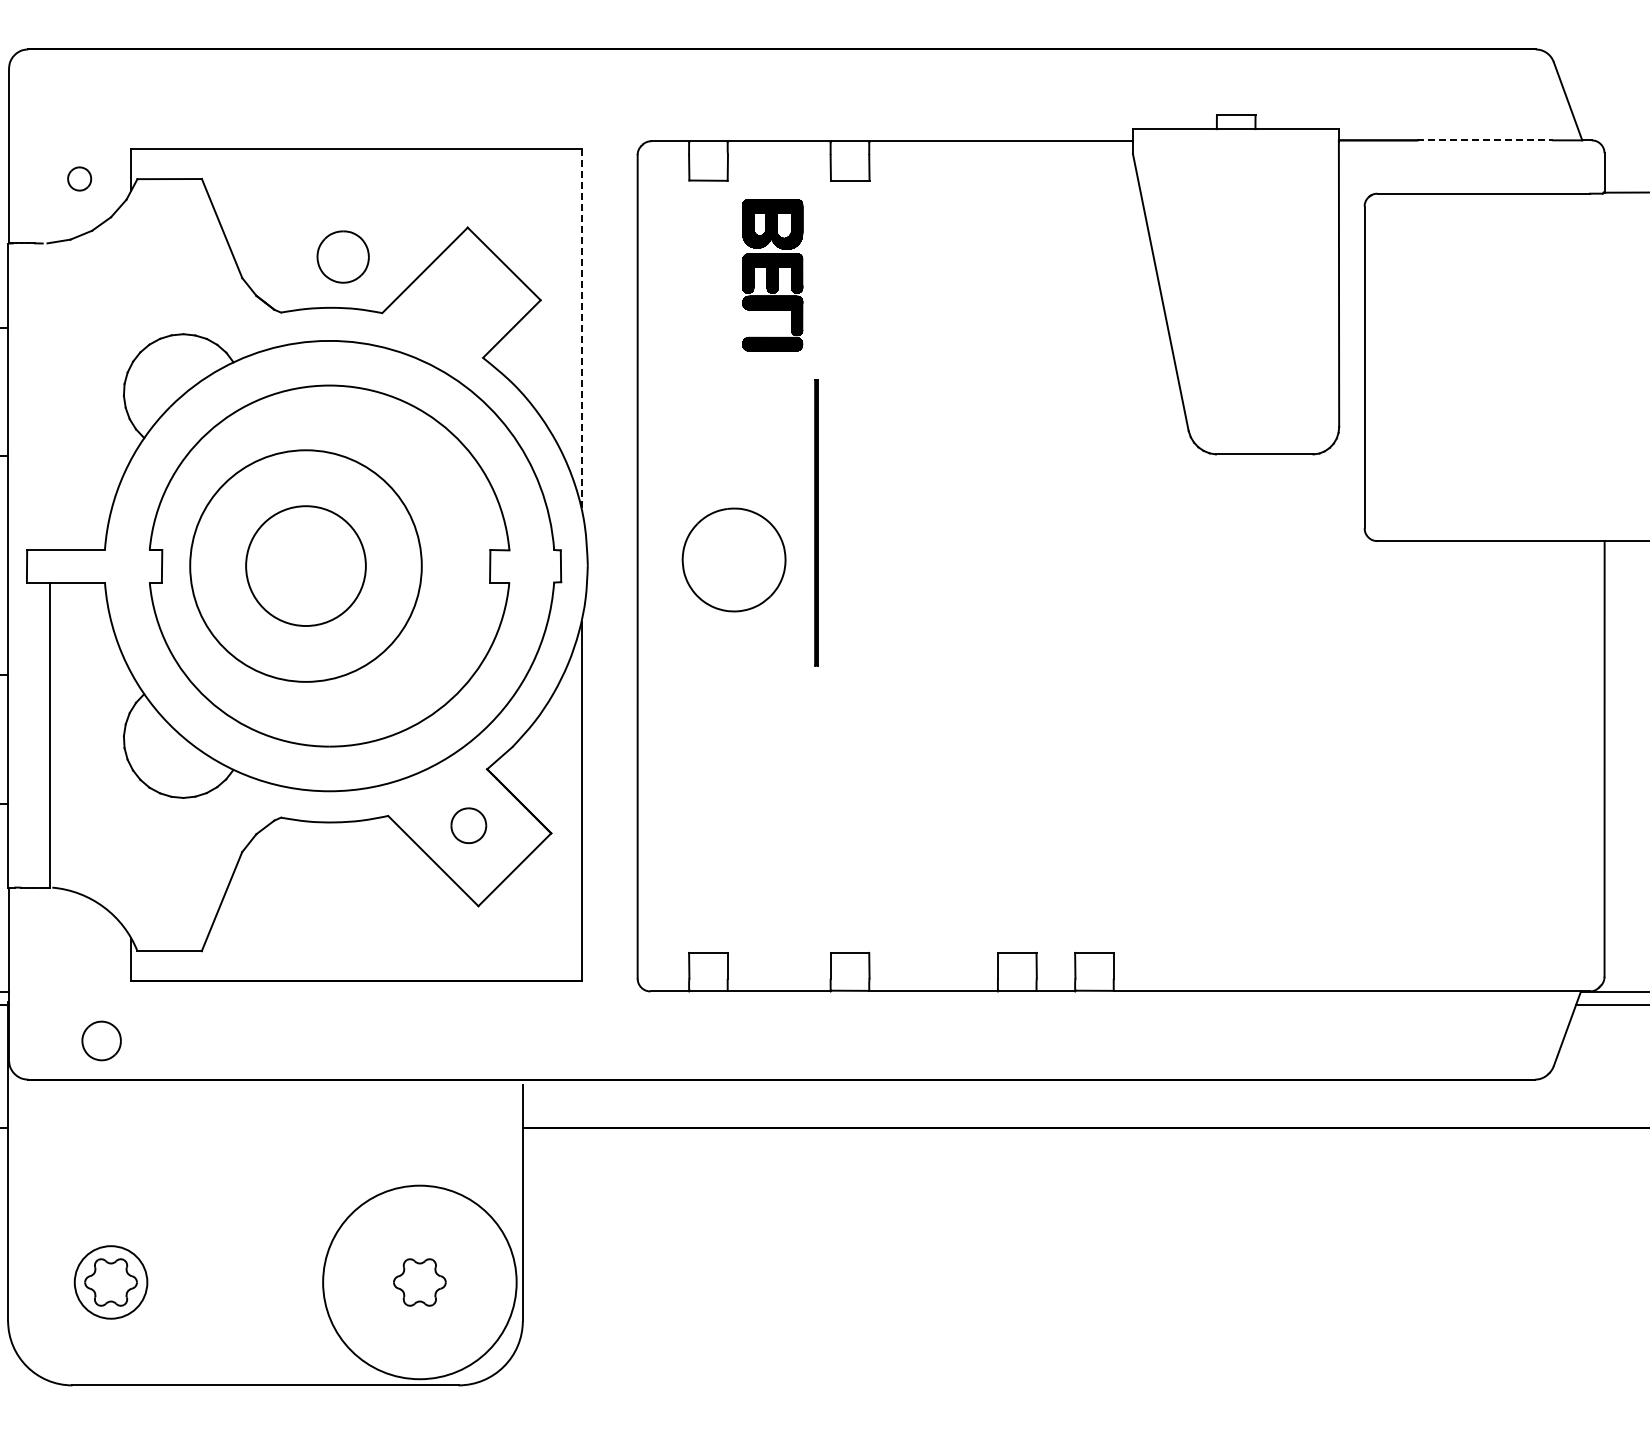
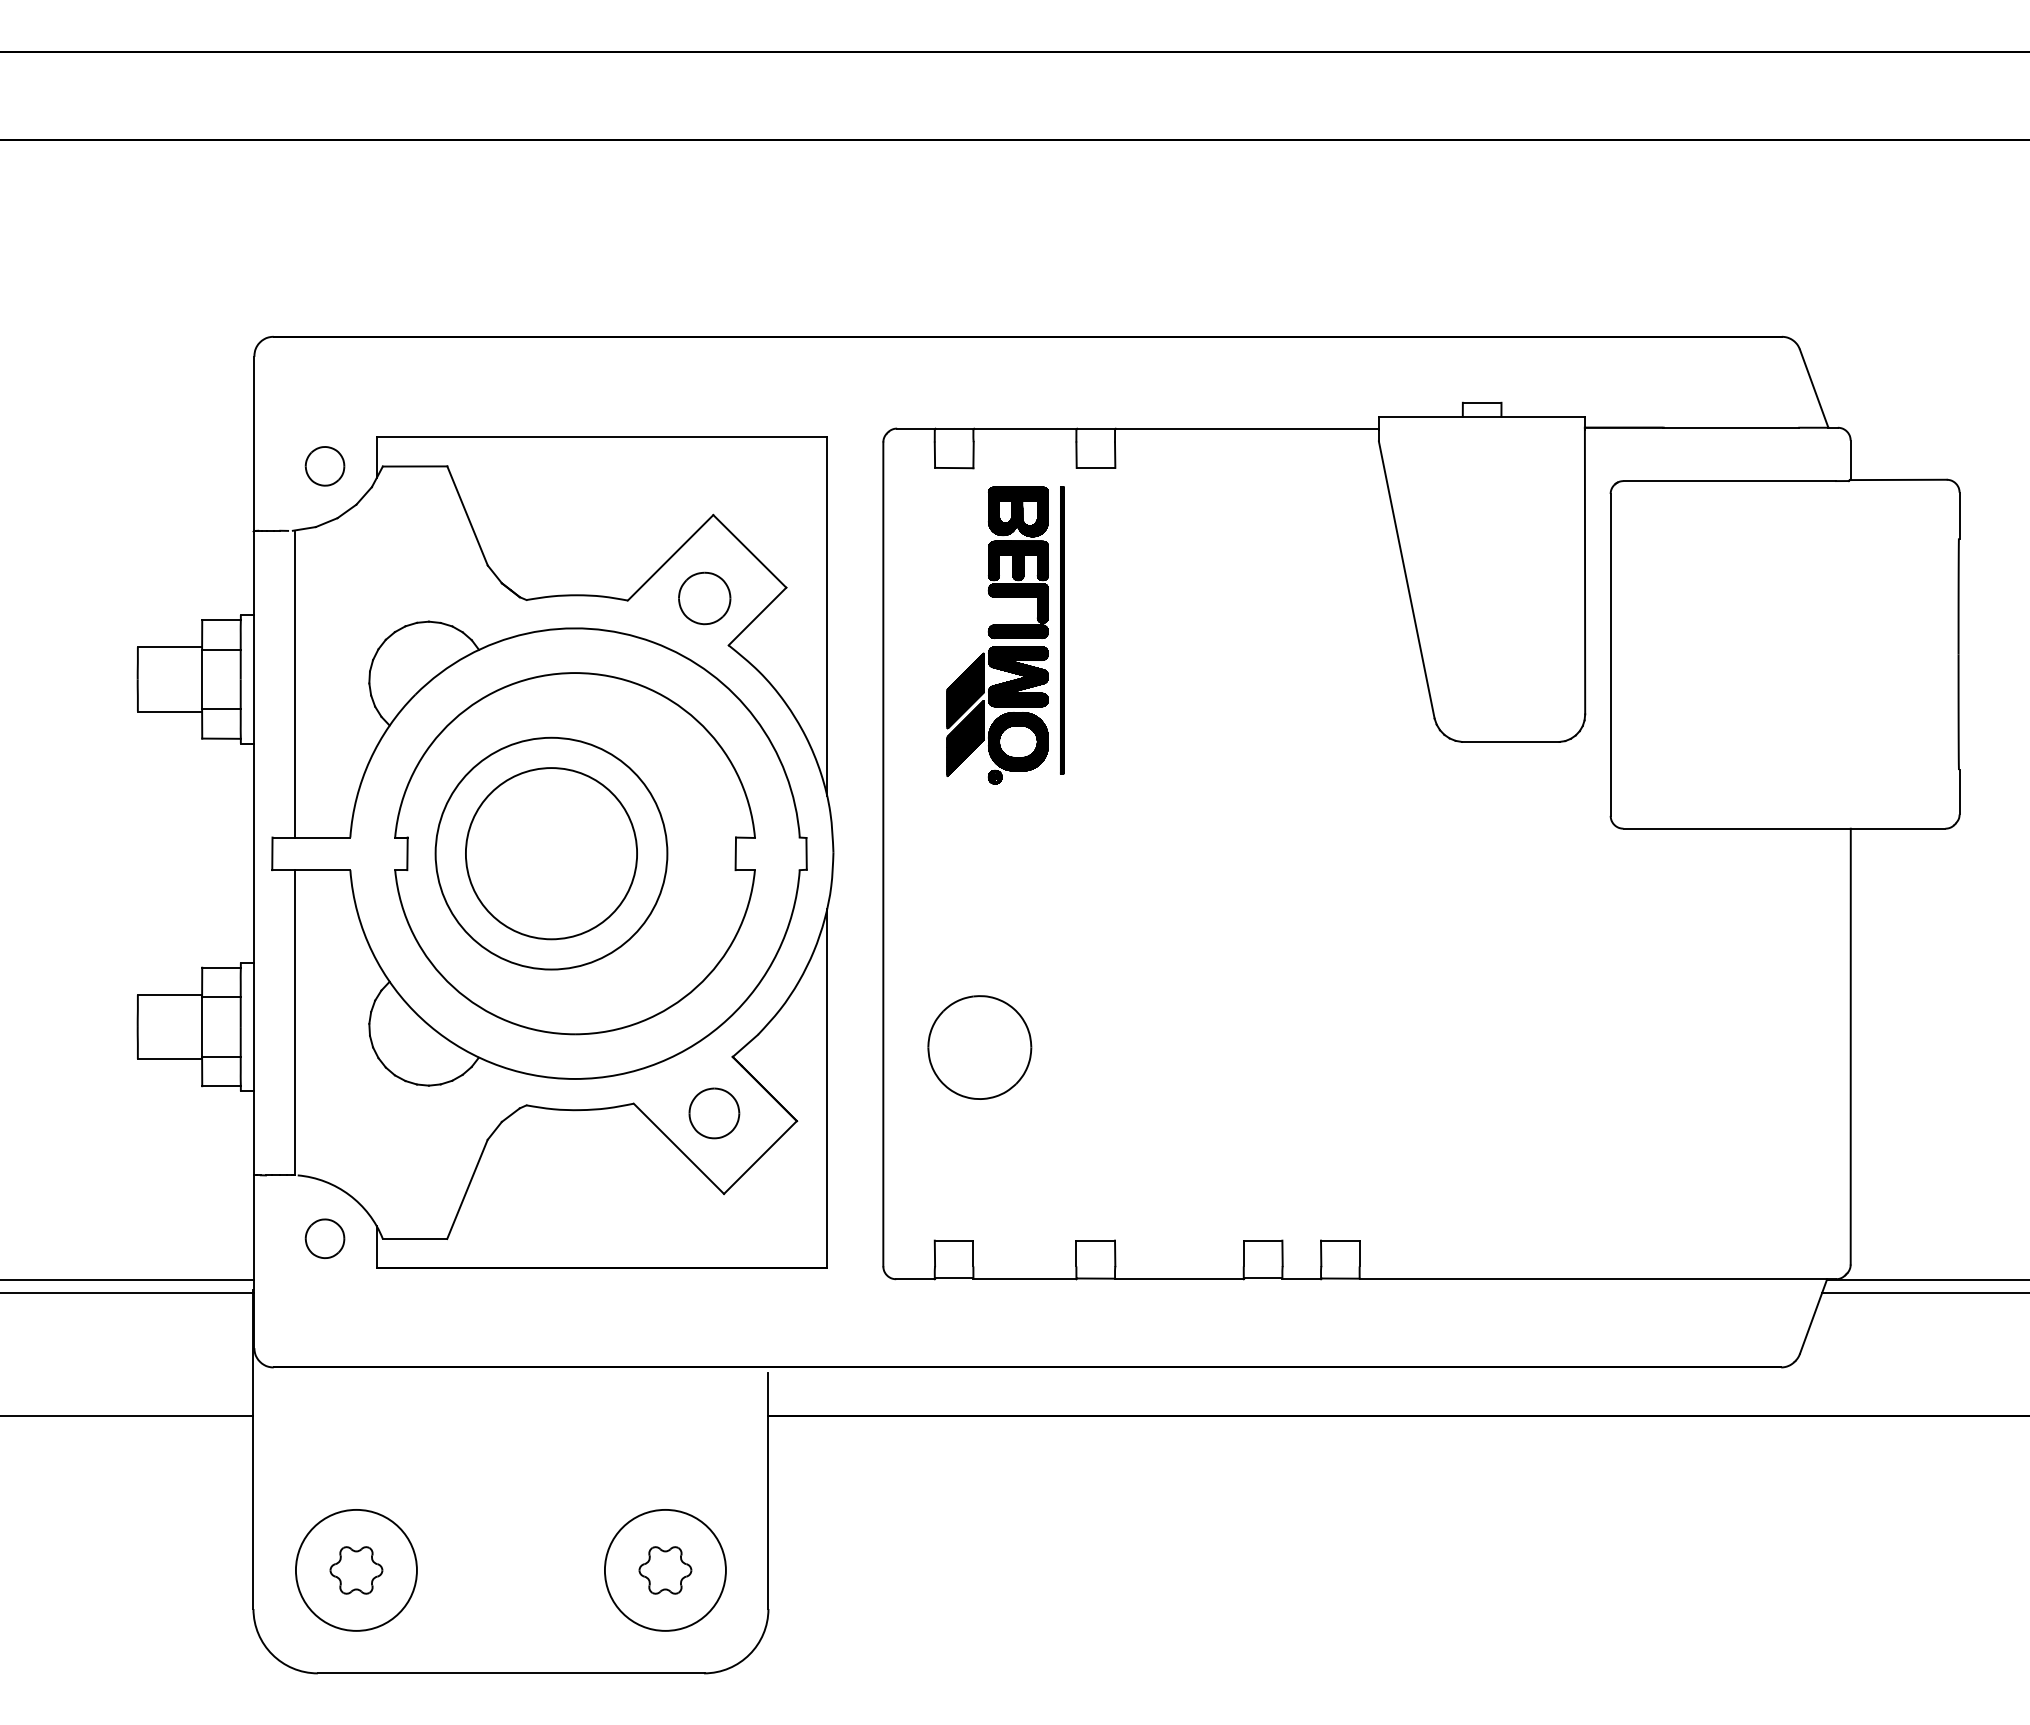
line: (1485, 140) -> (1731, 427), dashed -> solid
part: (79, 179) -> (324, 466), size x1.67
part: (342, 257) -> (704, 598), moved
line: (581, 329) -> (827, 616), dashed -> solid
line: (50, 397) -> (295, 684), added
part: (751, 427) -> (997, 715), added
line: (816, 522) -> (1062, 630), moved
part: (733, 559) -> (979, 1047), moved
circle: (305, 565) -> (551, 853), size x1.43
part: (468, 825) -> (714, 1113), size x1.43
part: (101, 1040) -> (324, 1238), moved
circle: (110, 1281) -> (355, 1569), size x1.67
circle: (418, 1281) -> (664, 1569), size x0.62

